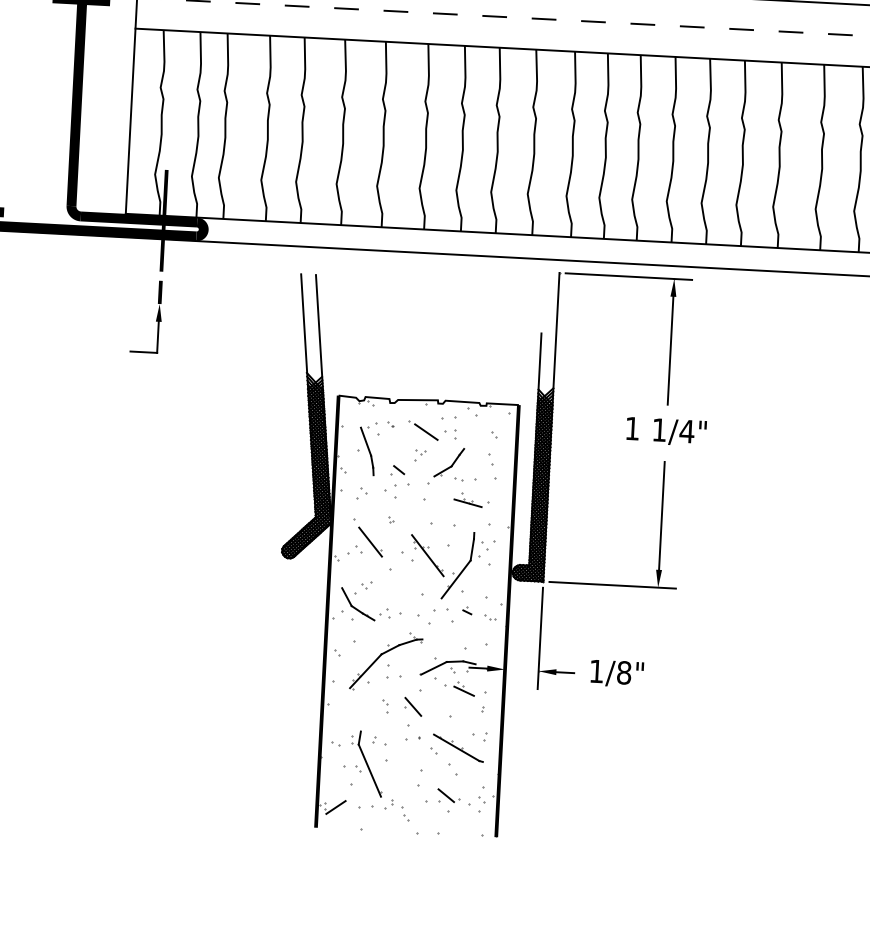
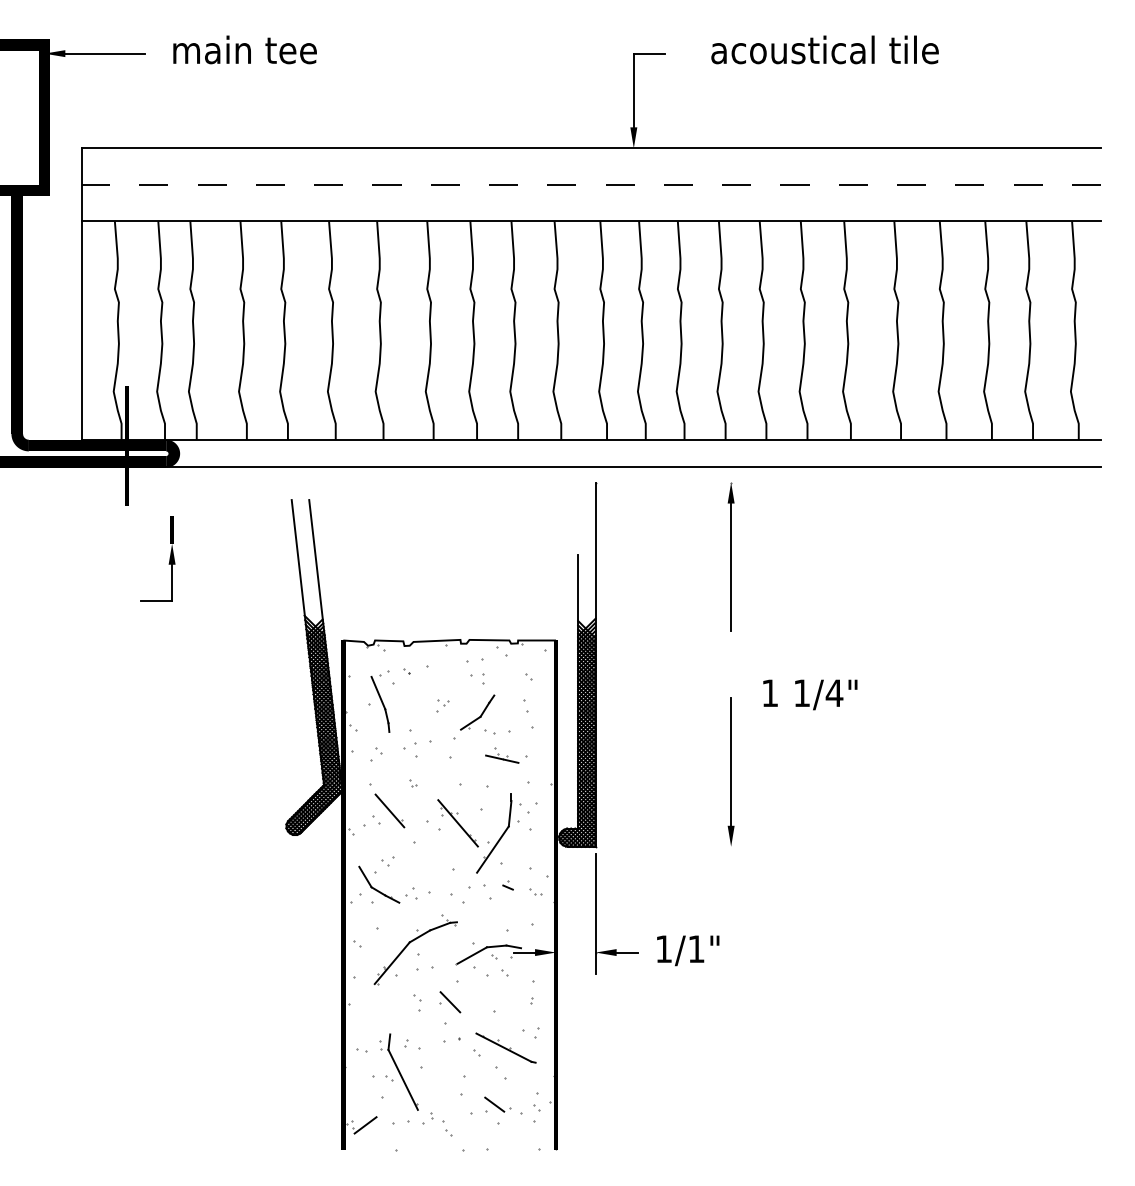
line: (628, 276) -> (677, 482), removed
part: (156, 316) -> (169, 558), moved
line: (426, 431) -> (448, 677), removed
text: (666, 431) -> (810, 694), moved
line: (398, 470) -> (418, 724), removed
line: (612, 585) -> (677, 846), removed
text: (624, 673) -> (696, 949), 1/8" -> 1/1"
line: (464, 691) -> (509, 980), removed

